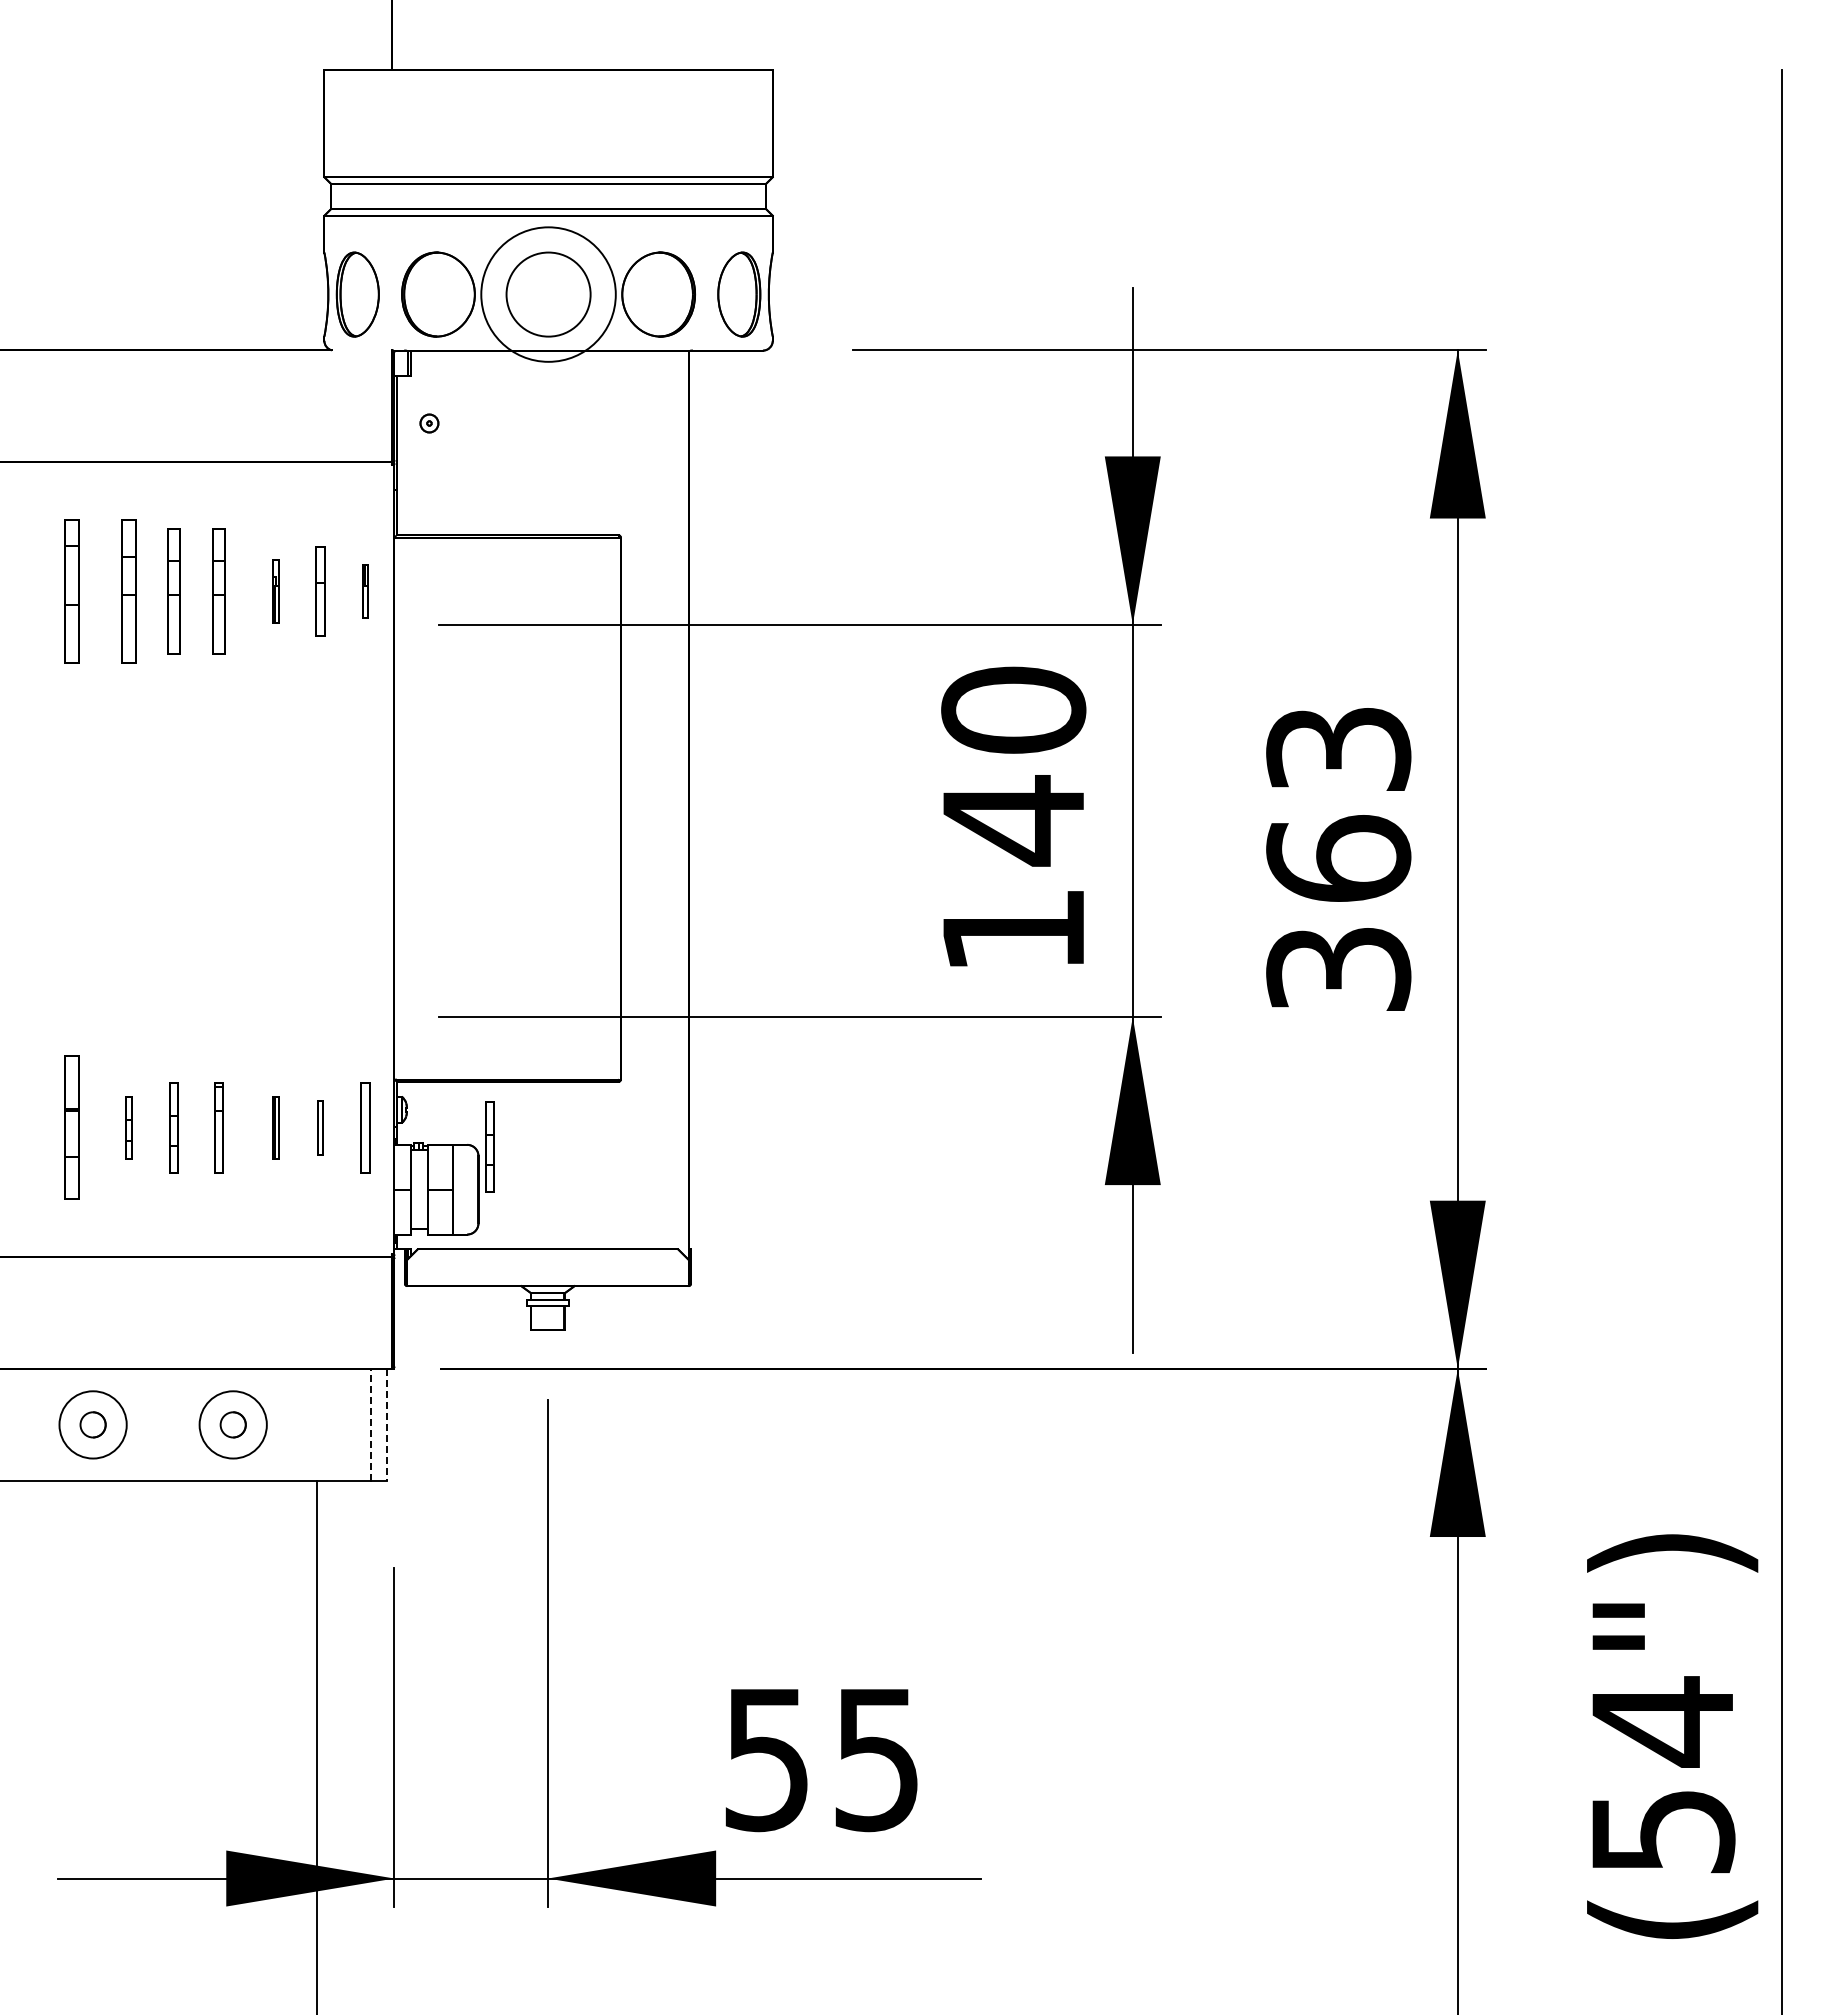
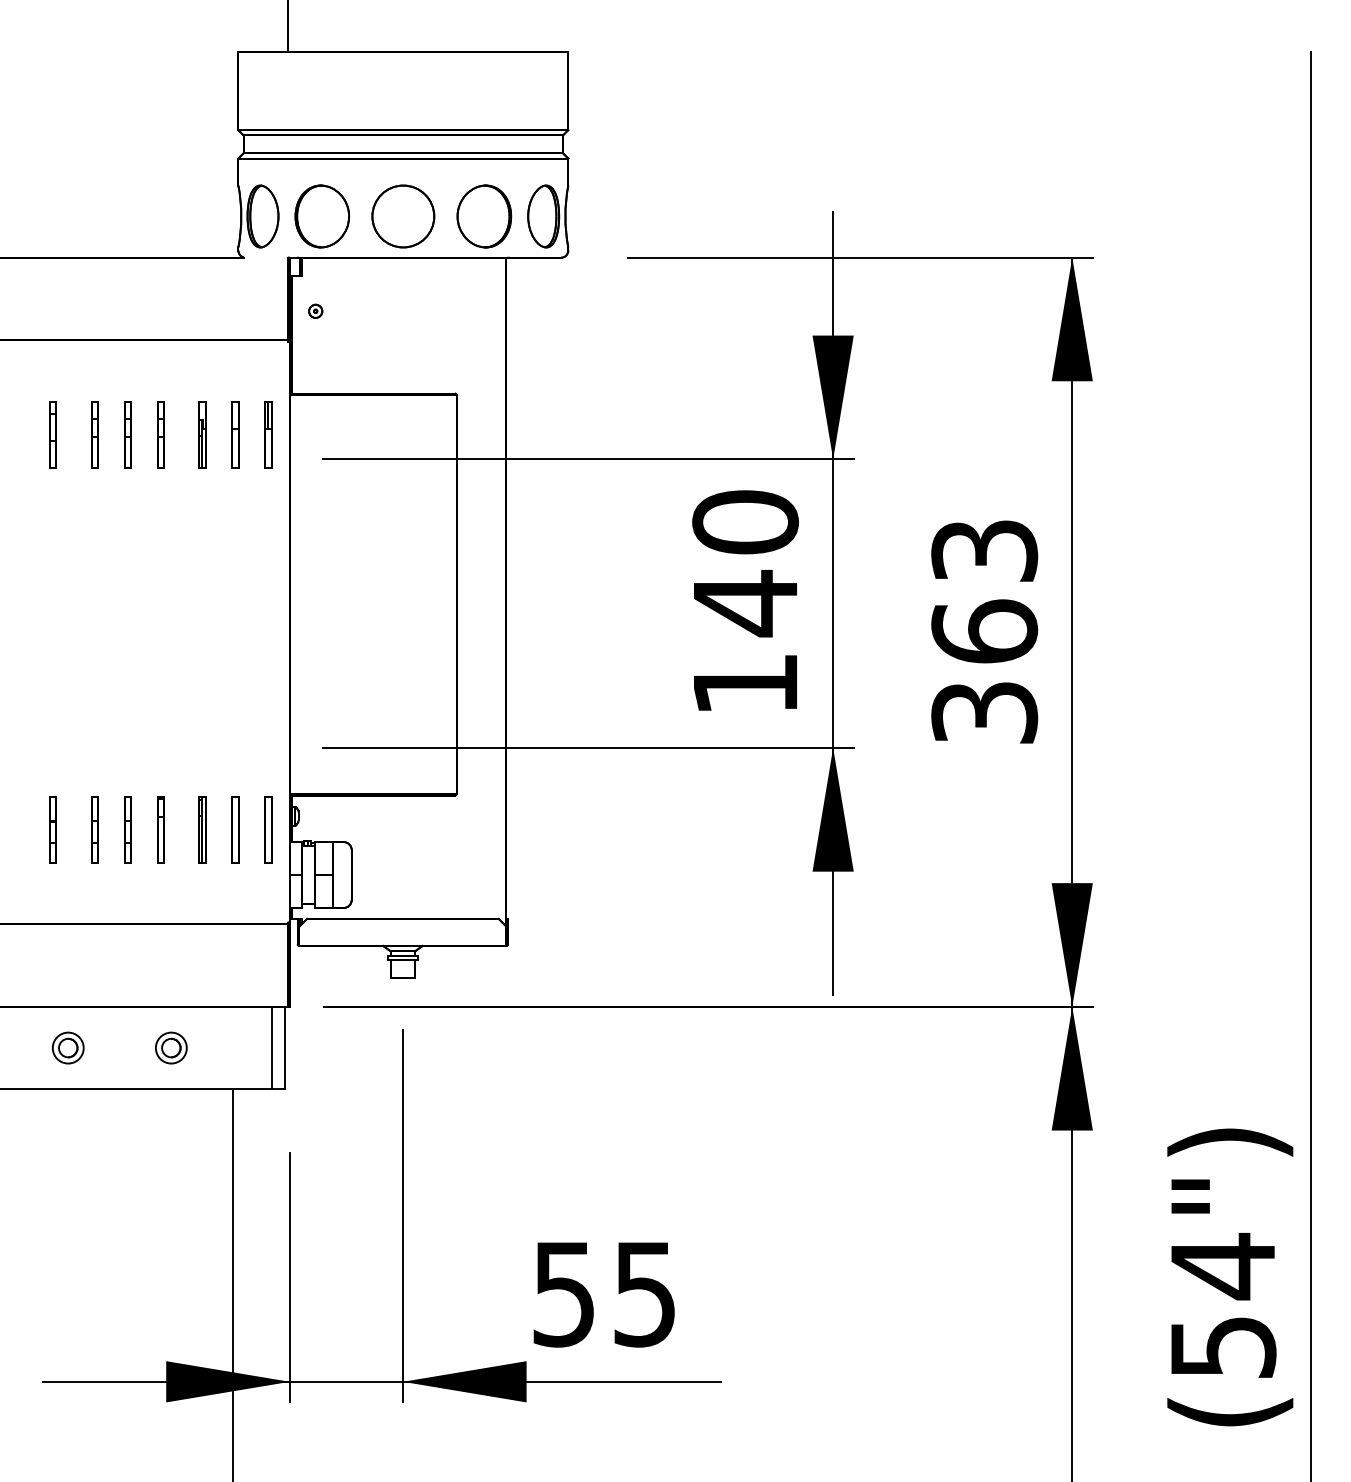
circle: (548, 294) -> (403, 216), size x0.62
part: (72, 591) -> (53, 434), size x0.62
part: (129, 591) -> (95, 434), size x0.62
part: (173, 591) -> (127, 434), size x0.71
part: (218, 591) -> (160, 434), size x0.71
part: (275, 591) -> (202, 434), size x1.43
part: (365, 591) -> (268, 434), size x1.67
part: (72, 1127) -> (53, 829), size x0.62
part: (129, 1127) -> (95, 829), size x1.43
part: (275, 1127) -> (202, 829), size x1.43
part: (320, 1127) -> (235, 829), size x1.67
part: (489, 1146) -> (359, 843), removed
circle: (93, 1424) -> (68, 1047), size x0.62
circle: (233, 1424) -> (171, 1047), size x0.62
line: (370, 1424) -> (272, 1047), dashed -> solid
line: (387, 1425) -> (284, 1048), dashed -> solid

